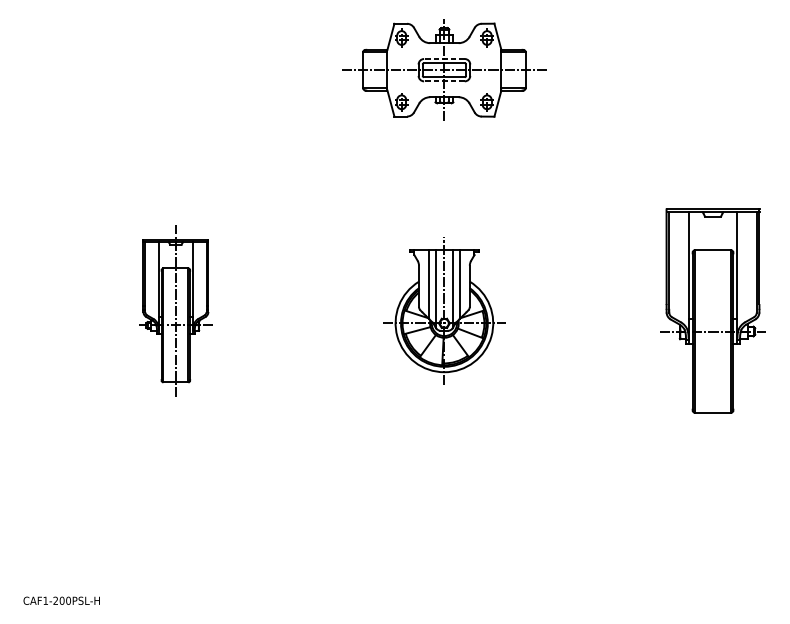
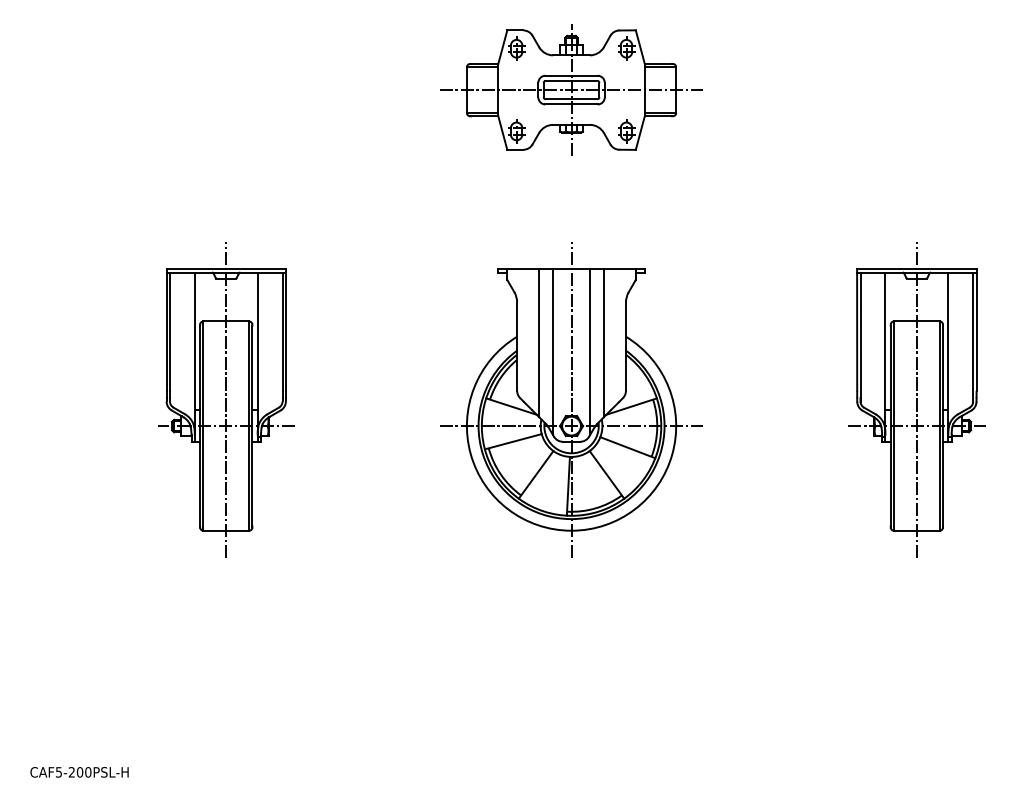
line: (444, 58) -> (571, 75), dashed -> solid
line: (444, 81) -> (571, 104), dashed -> solid
part: (176, 310) -> (226, 399), size x1.43
part: (444, 310) -> (571, 399), size x1.67
line: (712, 310) -> (916, 399), added
text: (45, 600) -> (58, 772), CAF1-200PSL-H -> CAF5-200PSL-H

